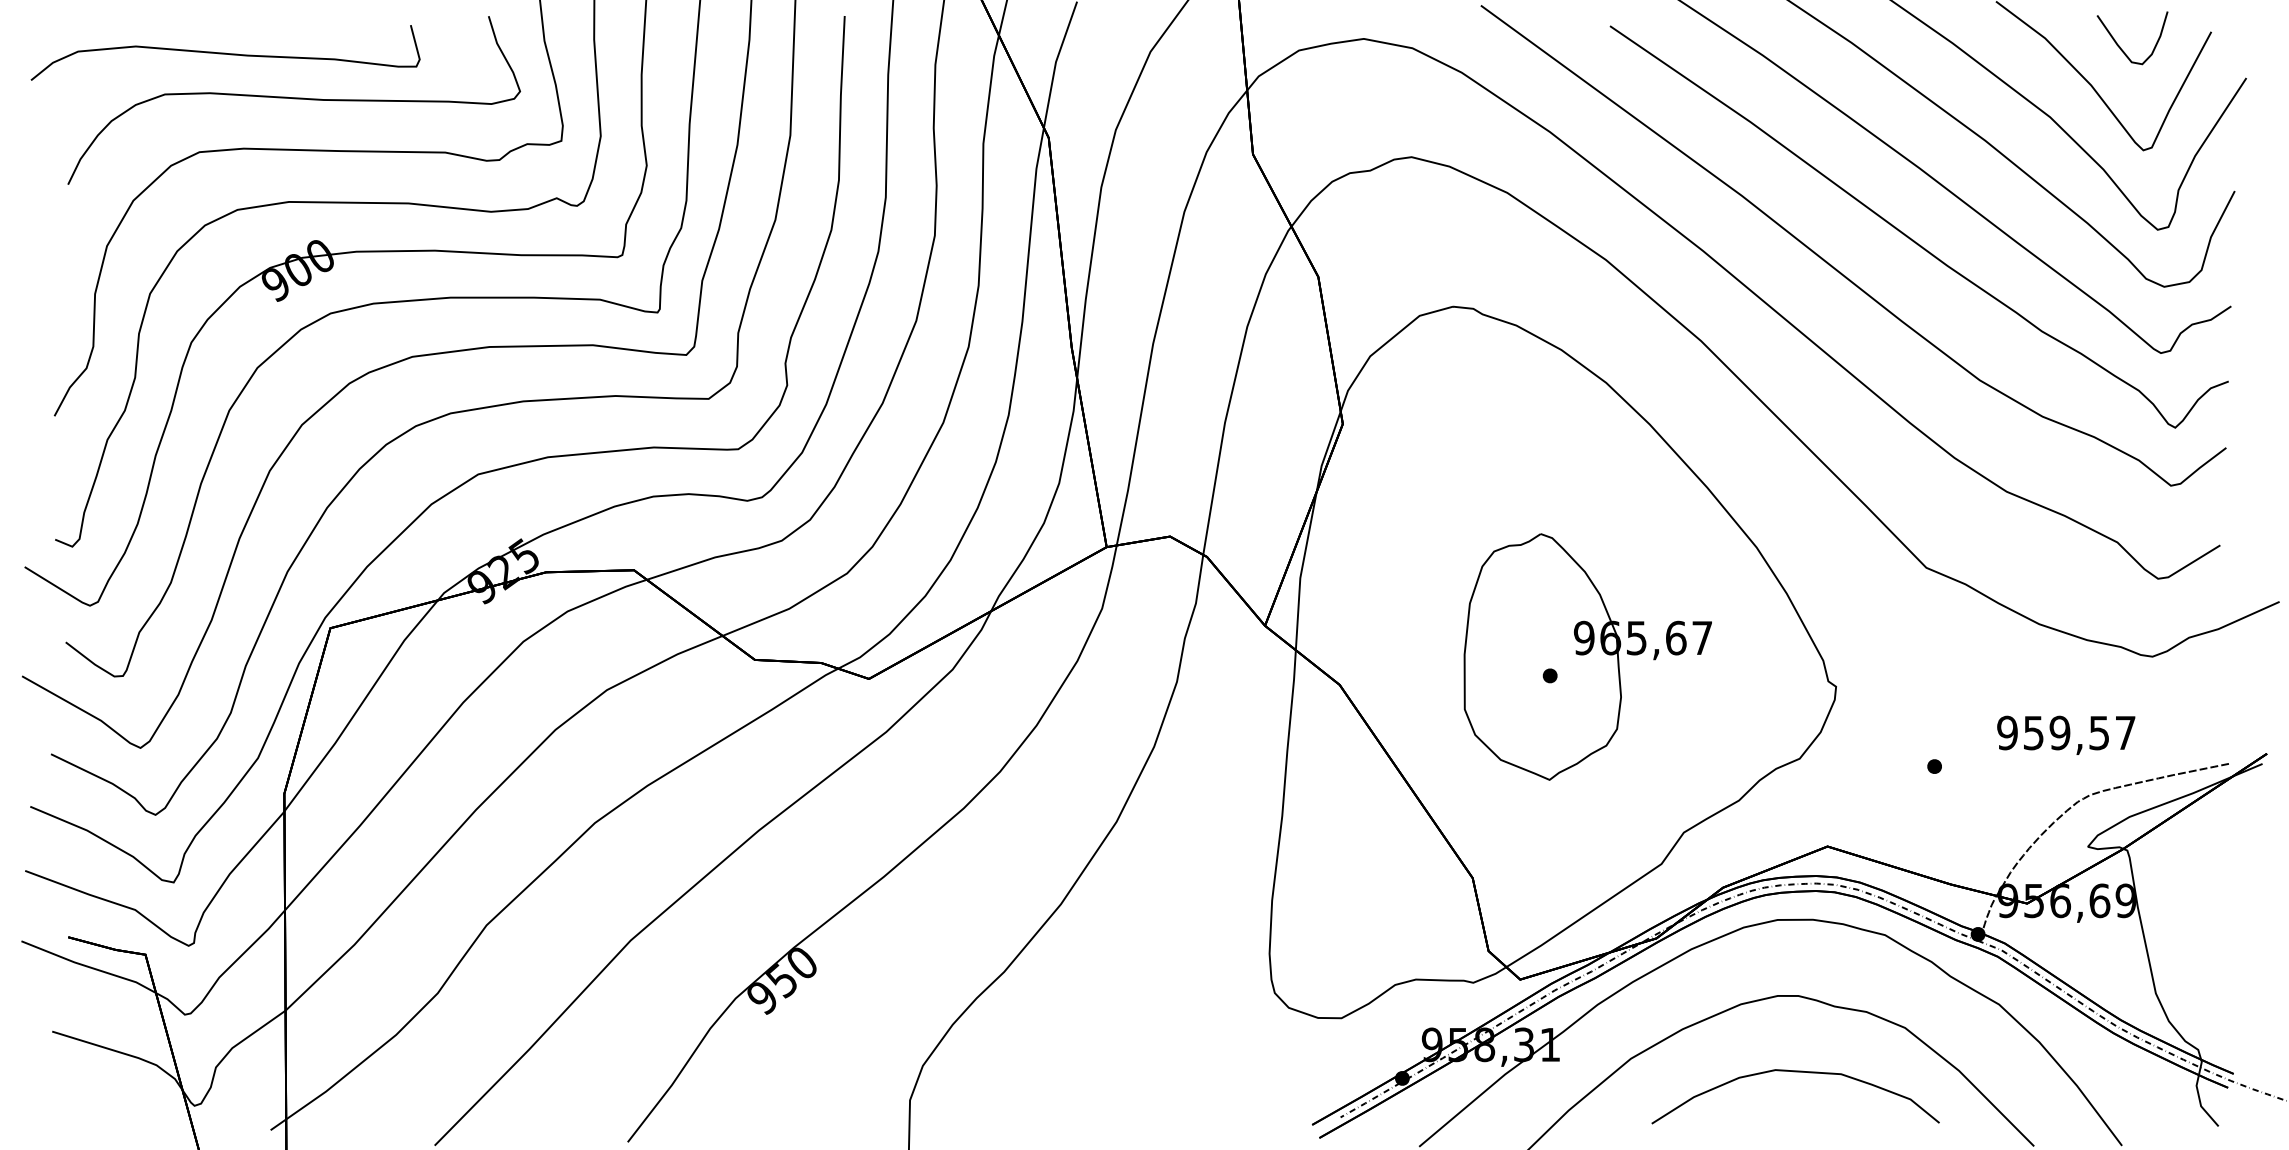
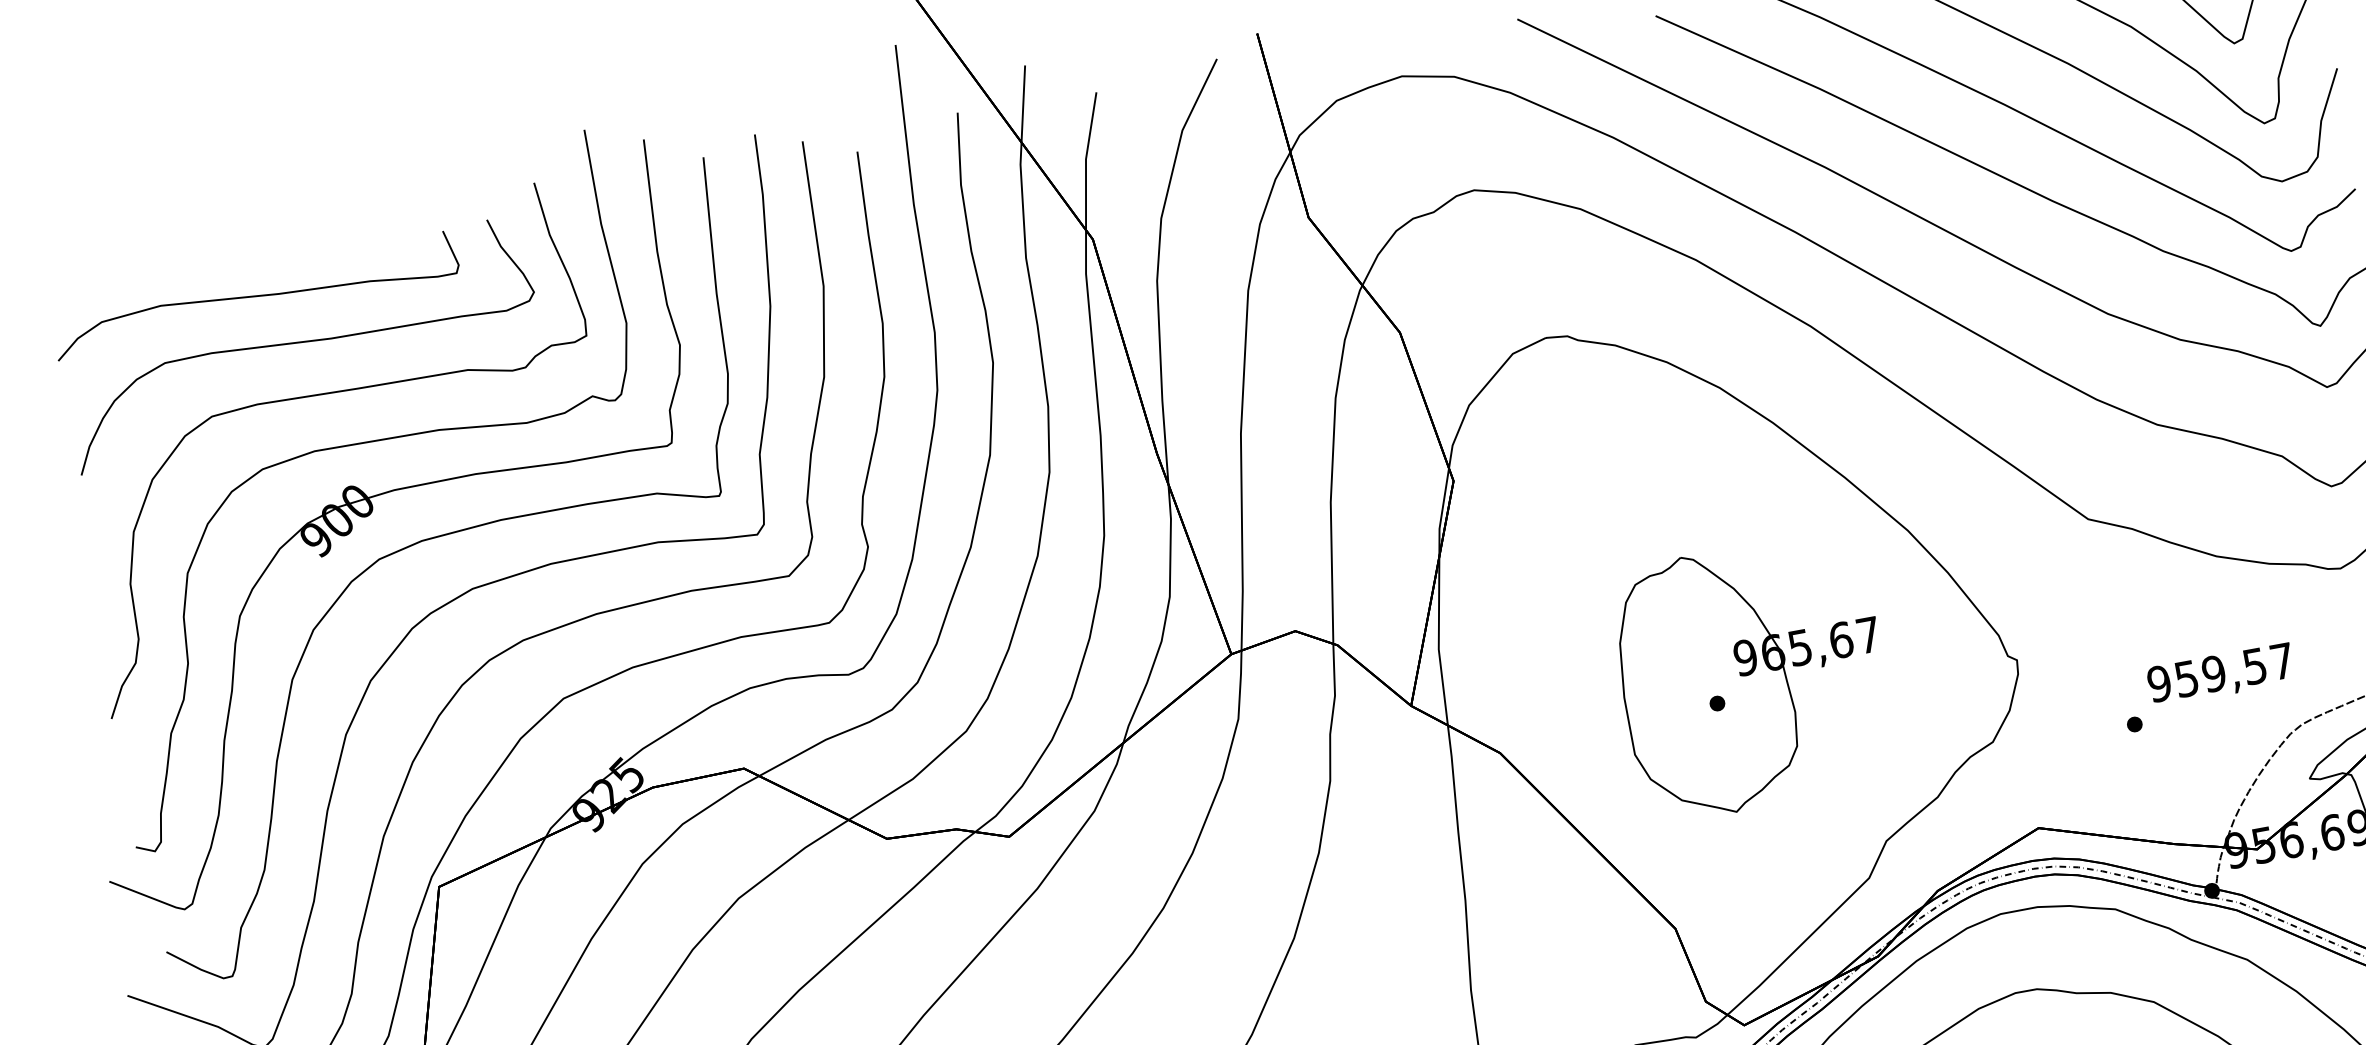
curve: (225, 52) -> (255, 294), moved
text: (2066, 734) -> (2221, 674), moved

